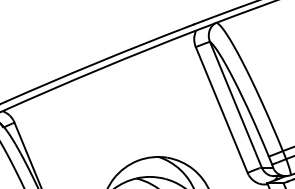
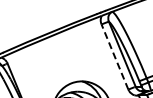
line: (220, 108) -> (114, 56), solid -> dashed

